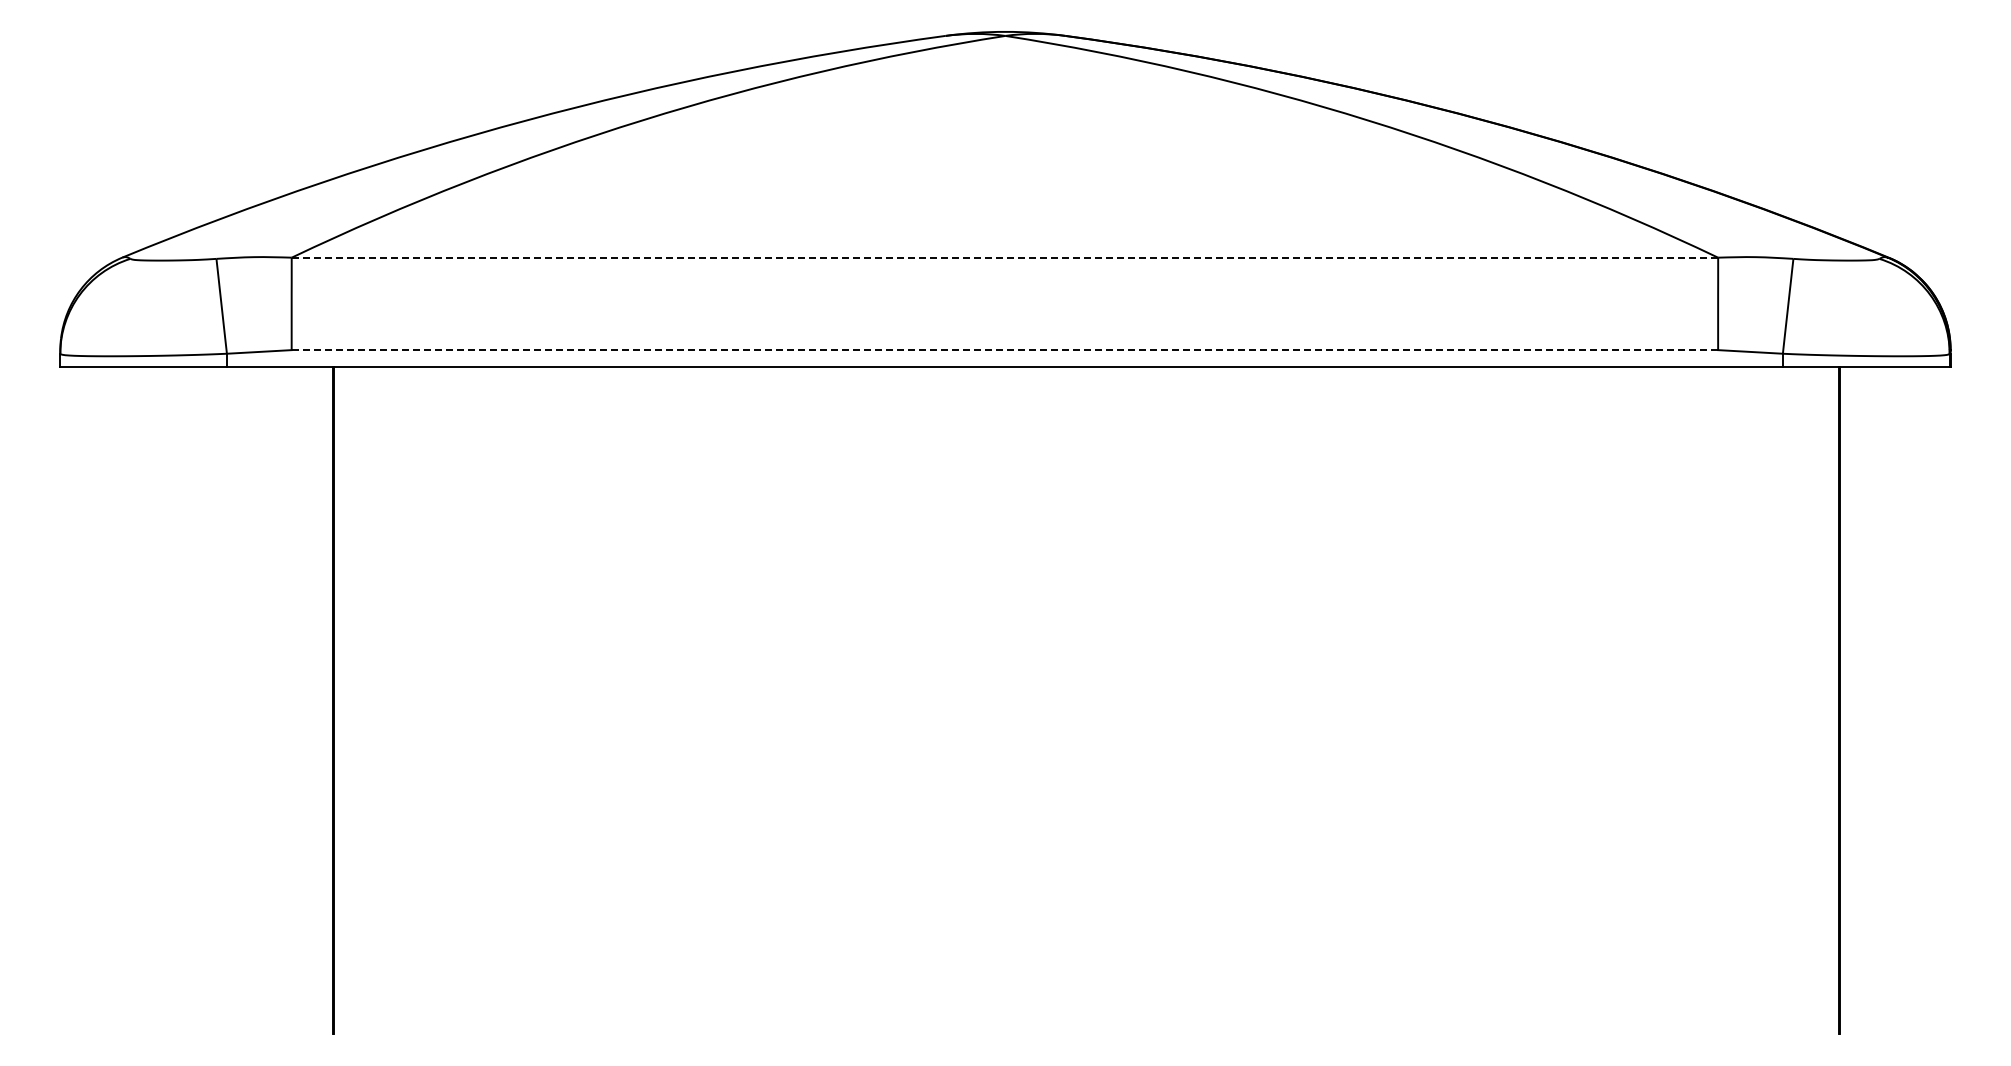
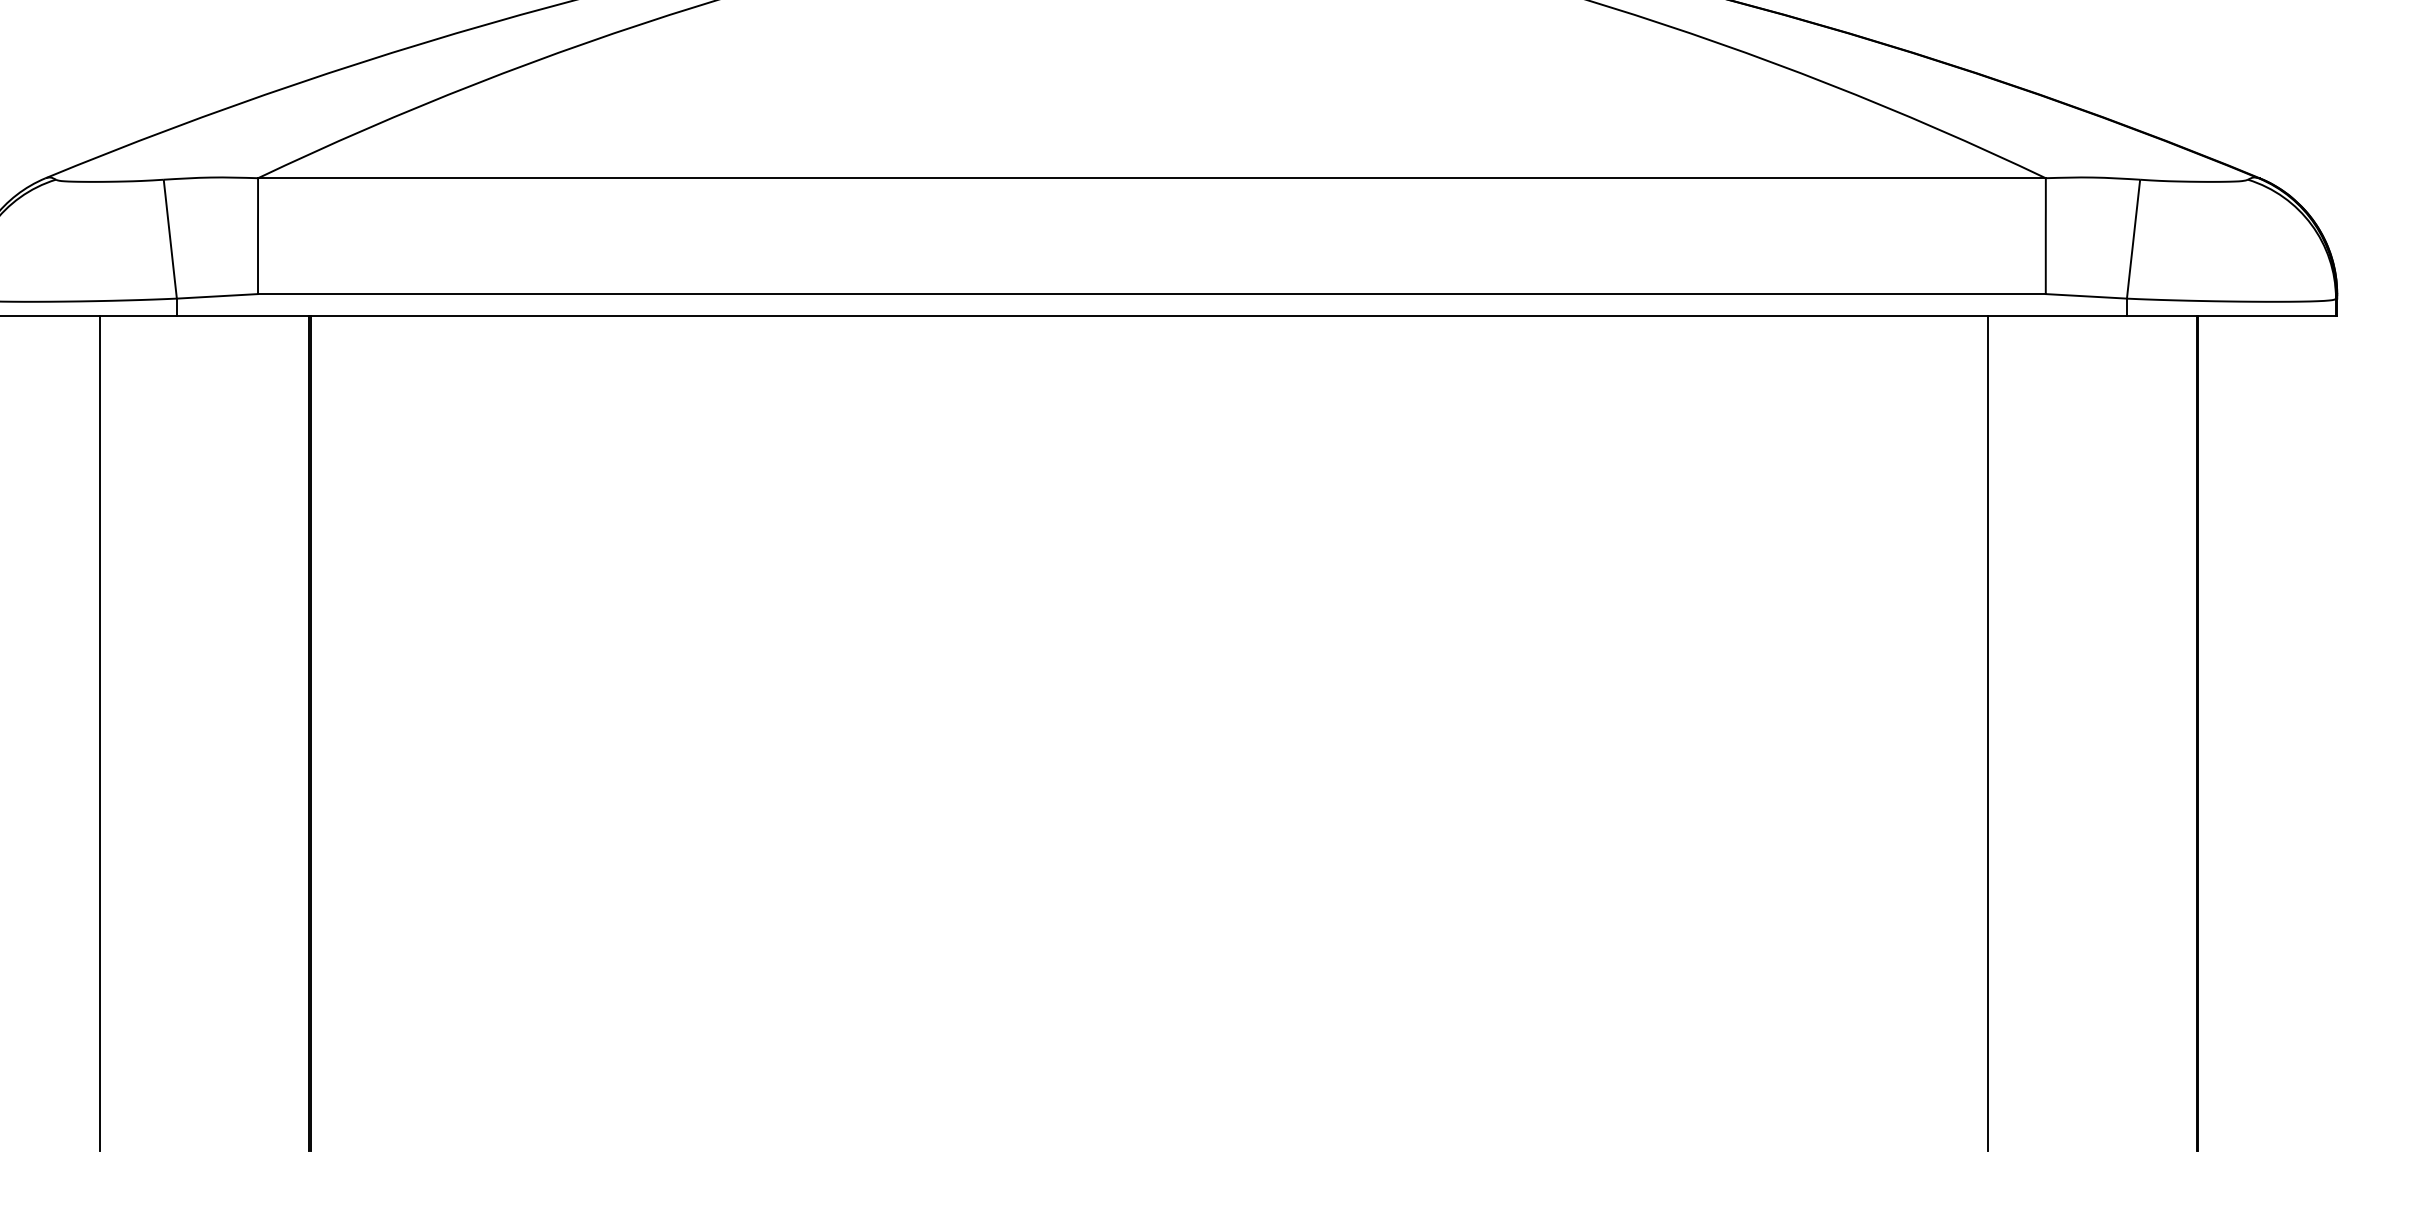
line: (1005, 257) -> (1152, 177), dashed -> solid
line: (1004, 350) -> (1151, 294), dashed -> solid
line: (165, 700) -> (99, 733), added
line: (1671, 700) -> (1987, 733), added

